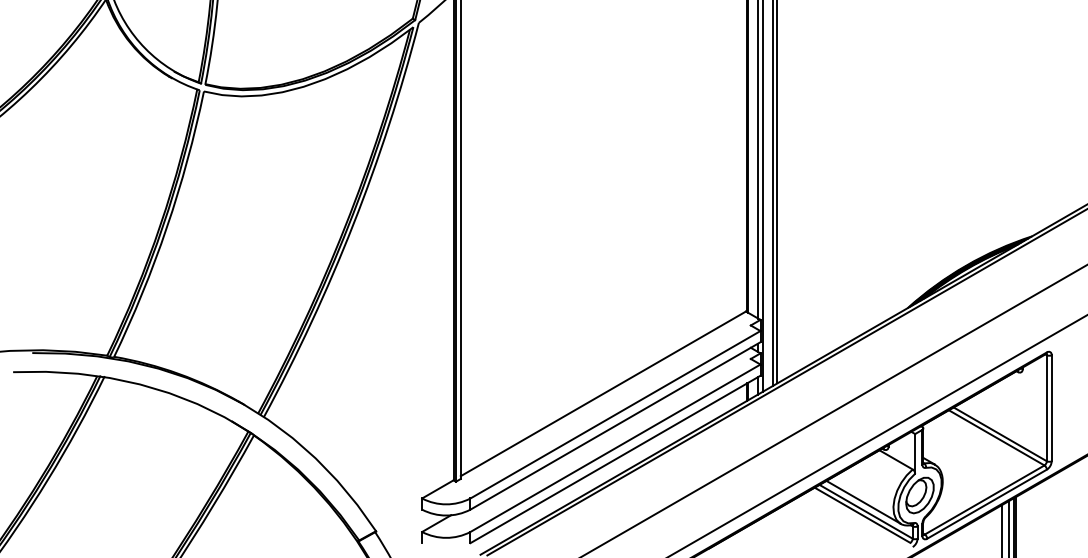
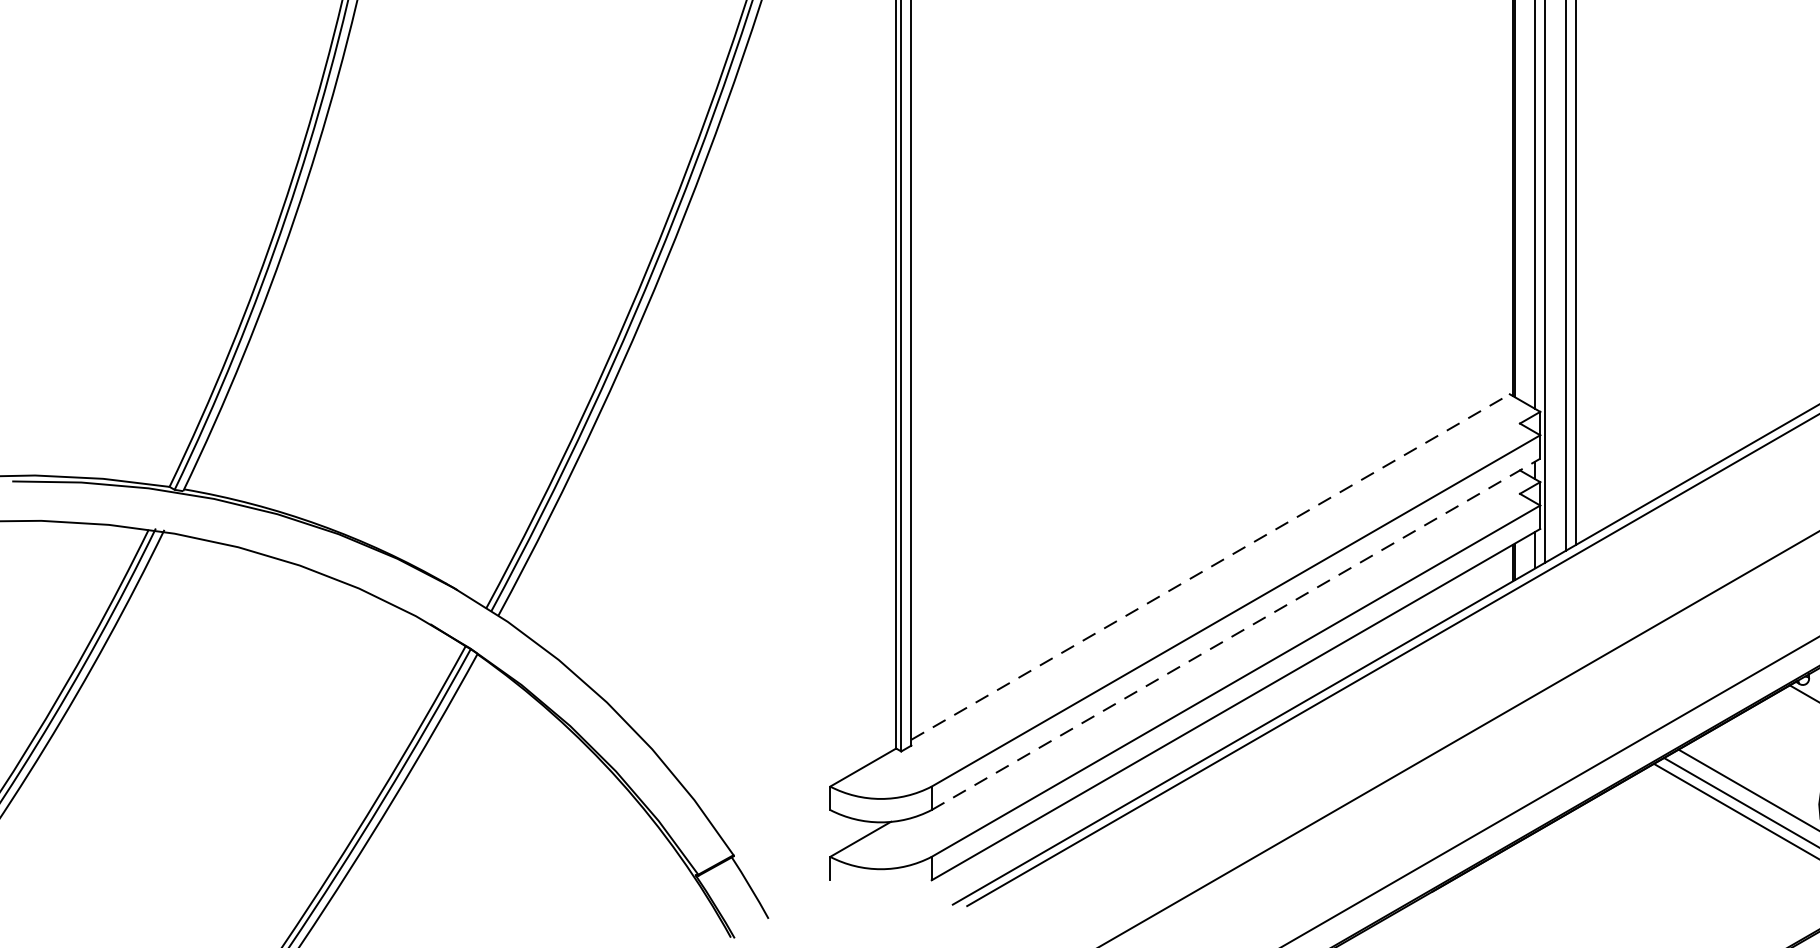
line: (603, 393) -> (1210, 566), solid -> dashed
line: (615, 425) -> (1236, 633), solid -> dashed

